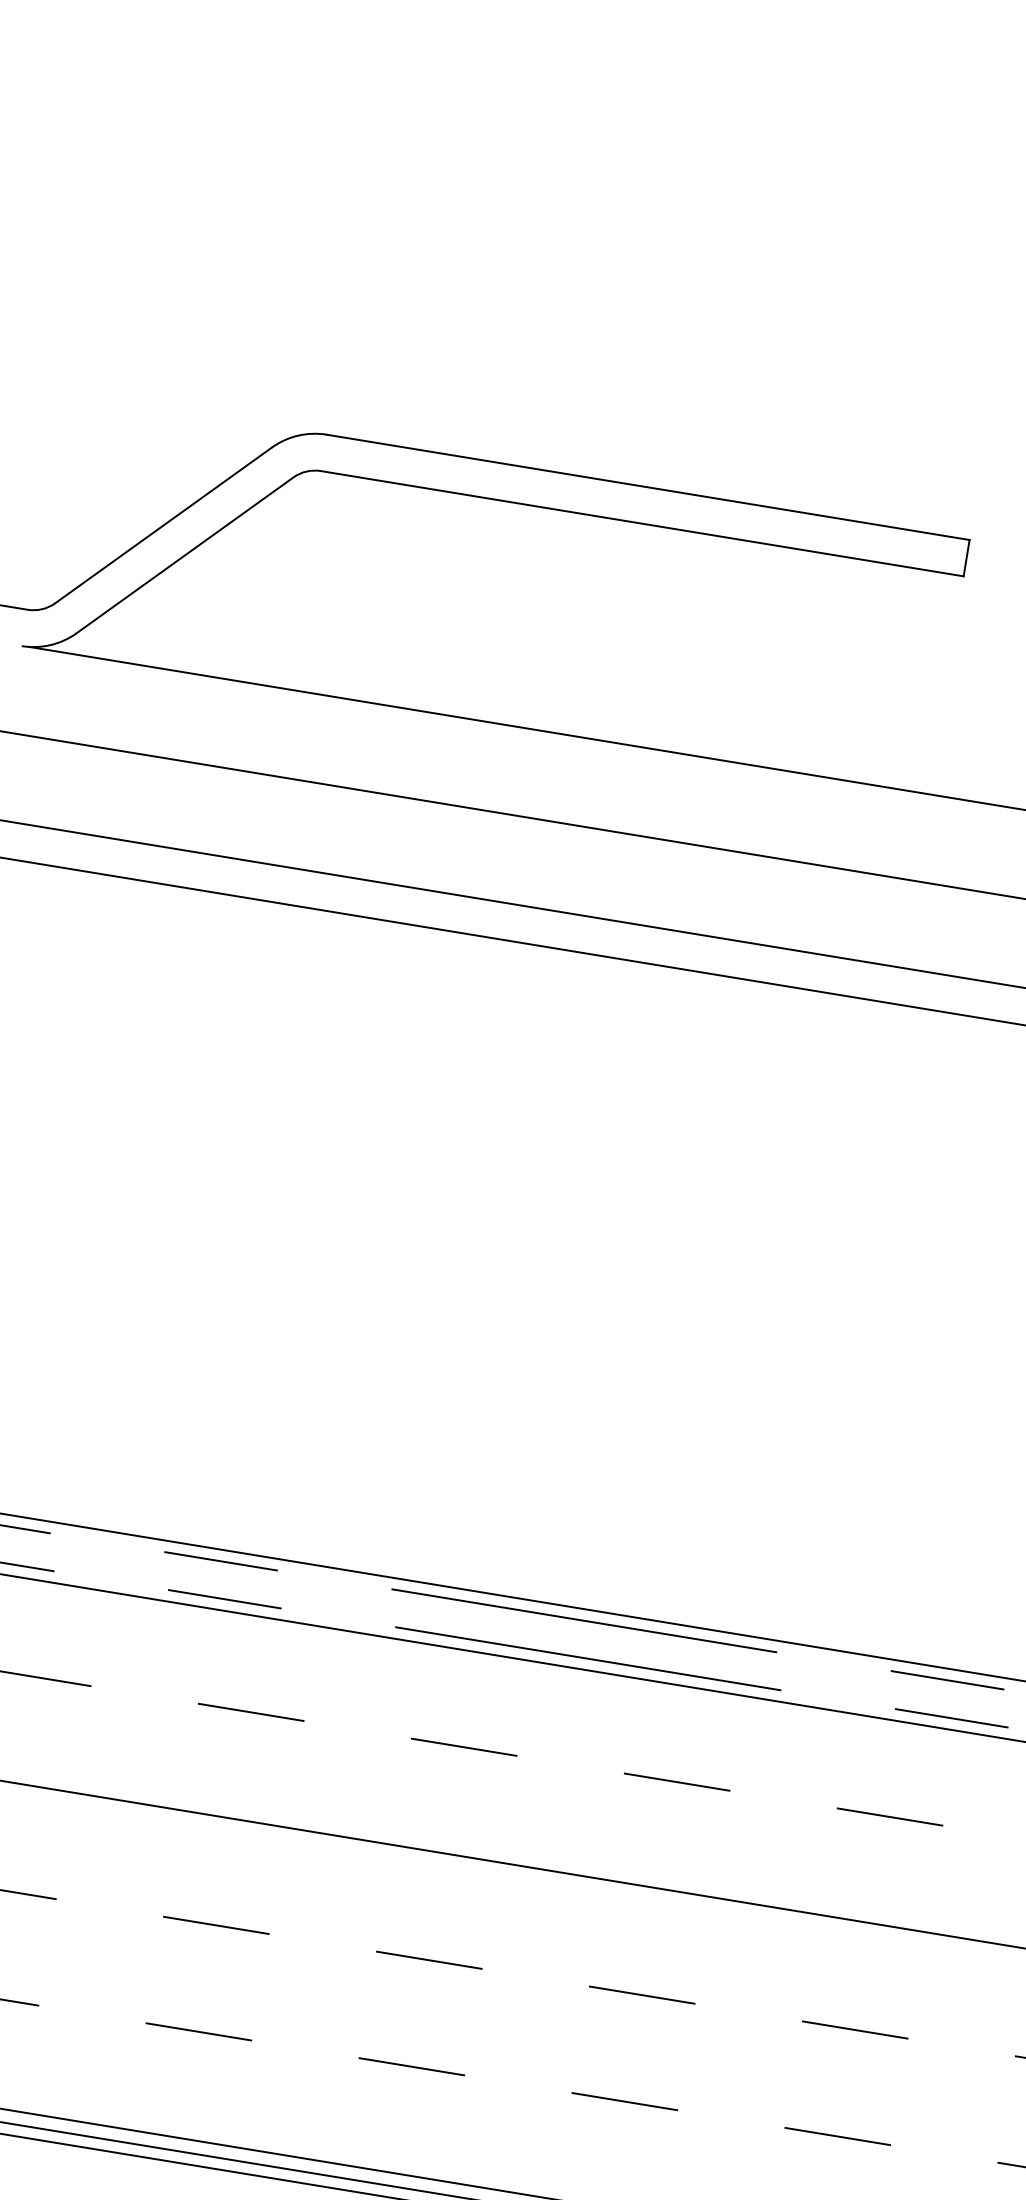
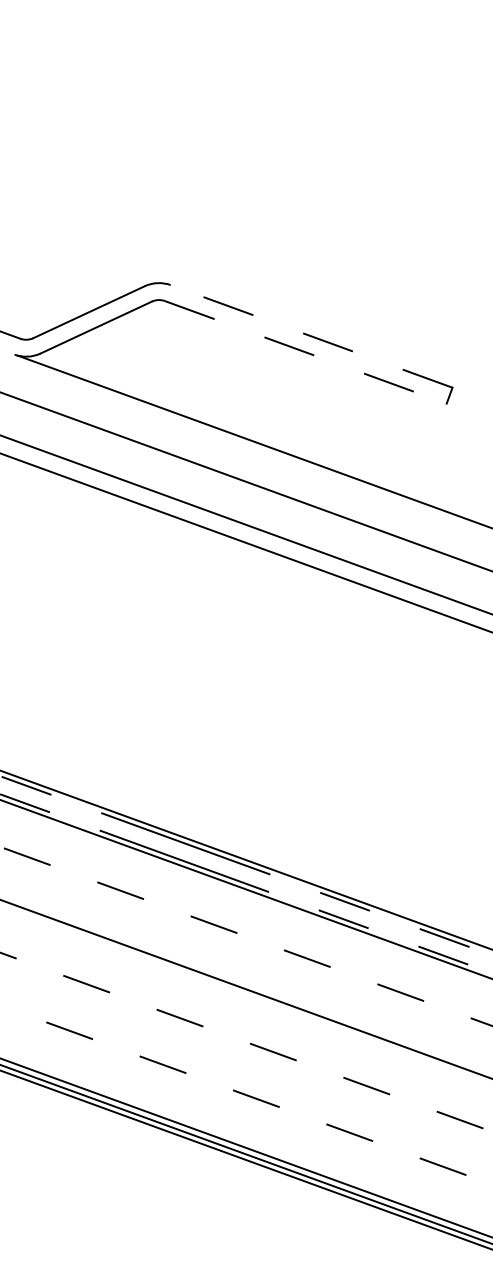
line: (648, 487) -> (311, 336), solid -> dashed
line: (641, 524) -> (305, 352), solid -> dashed

